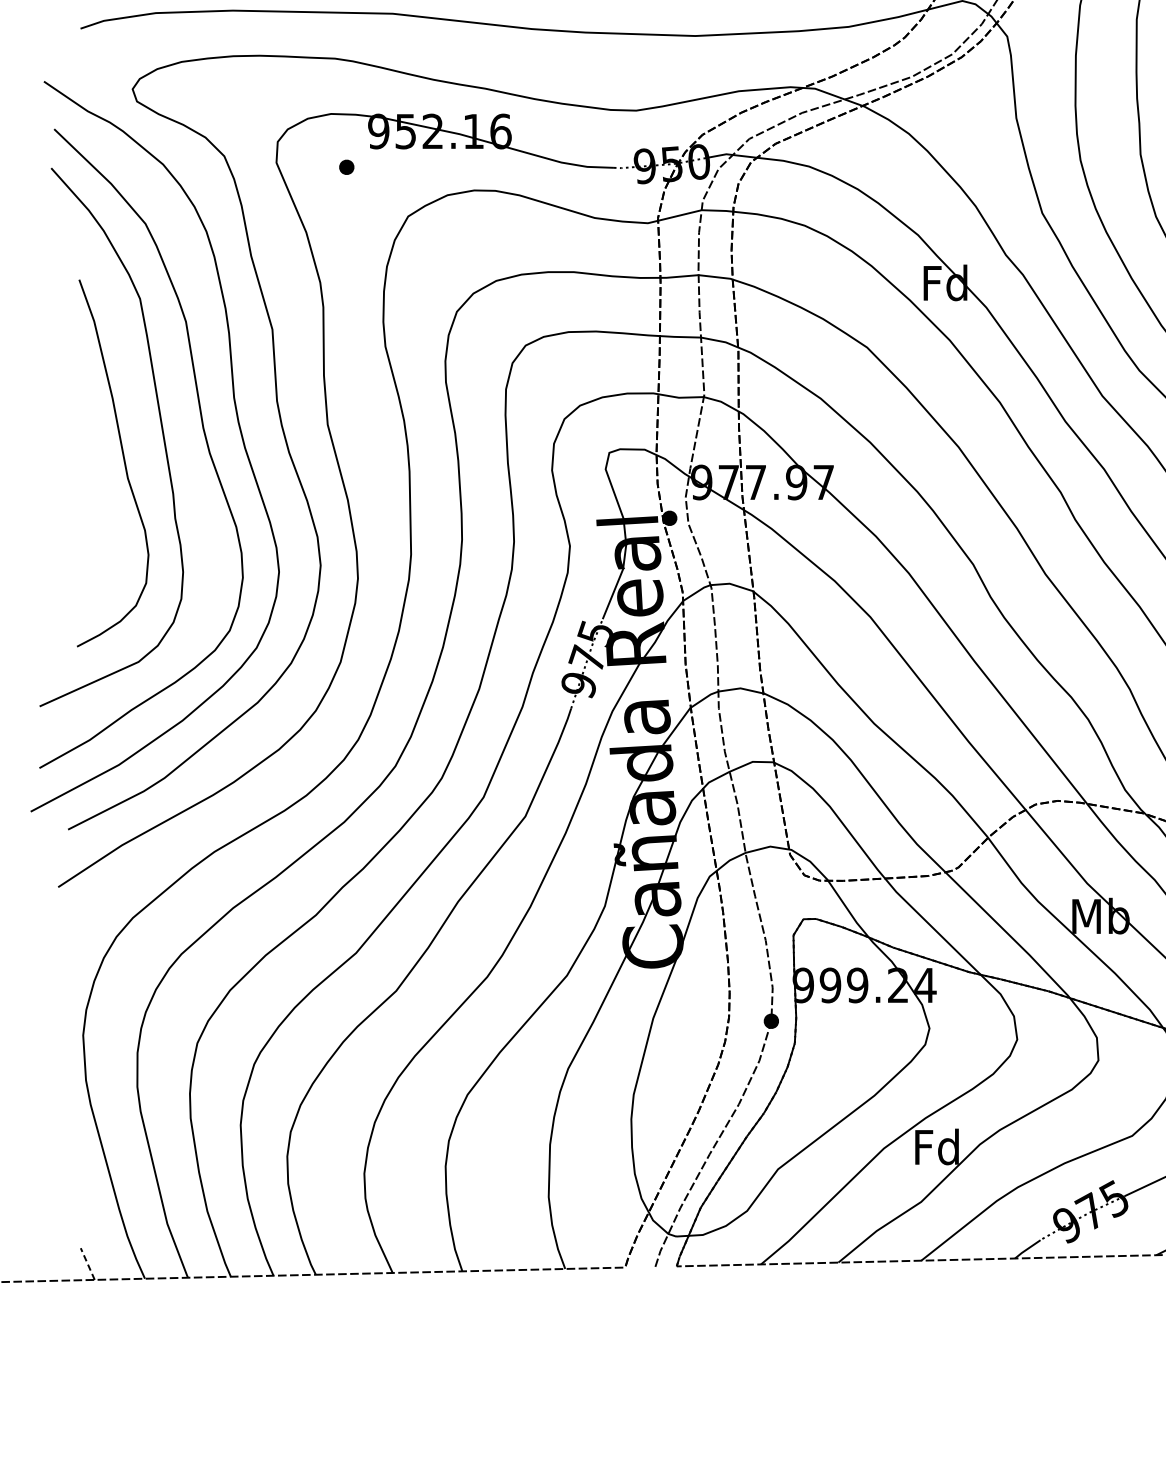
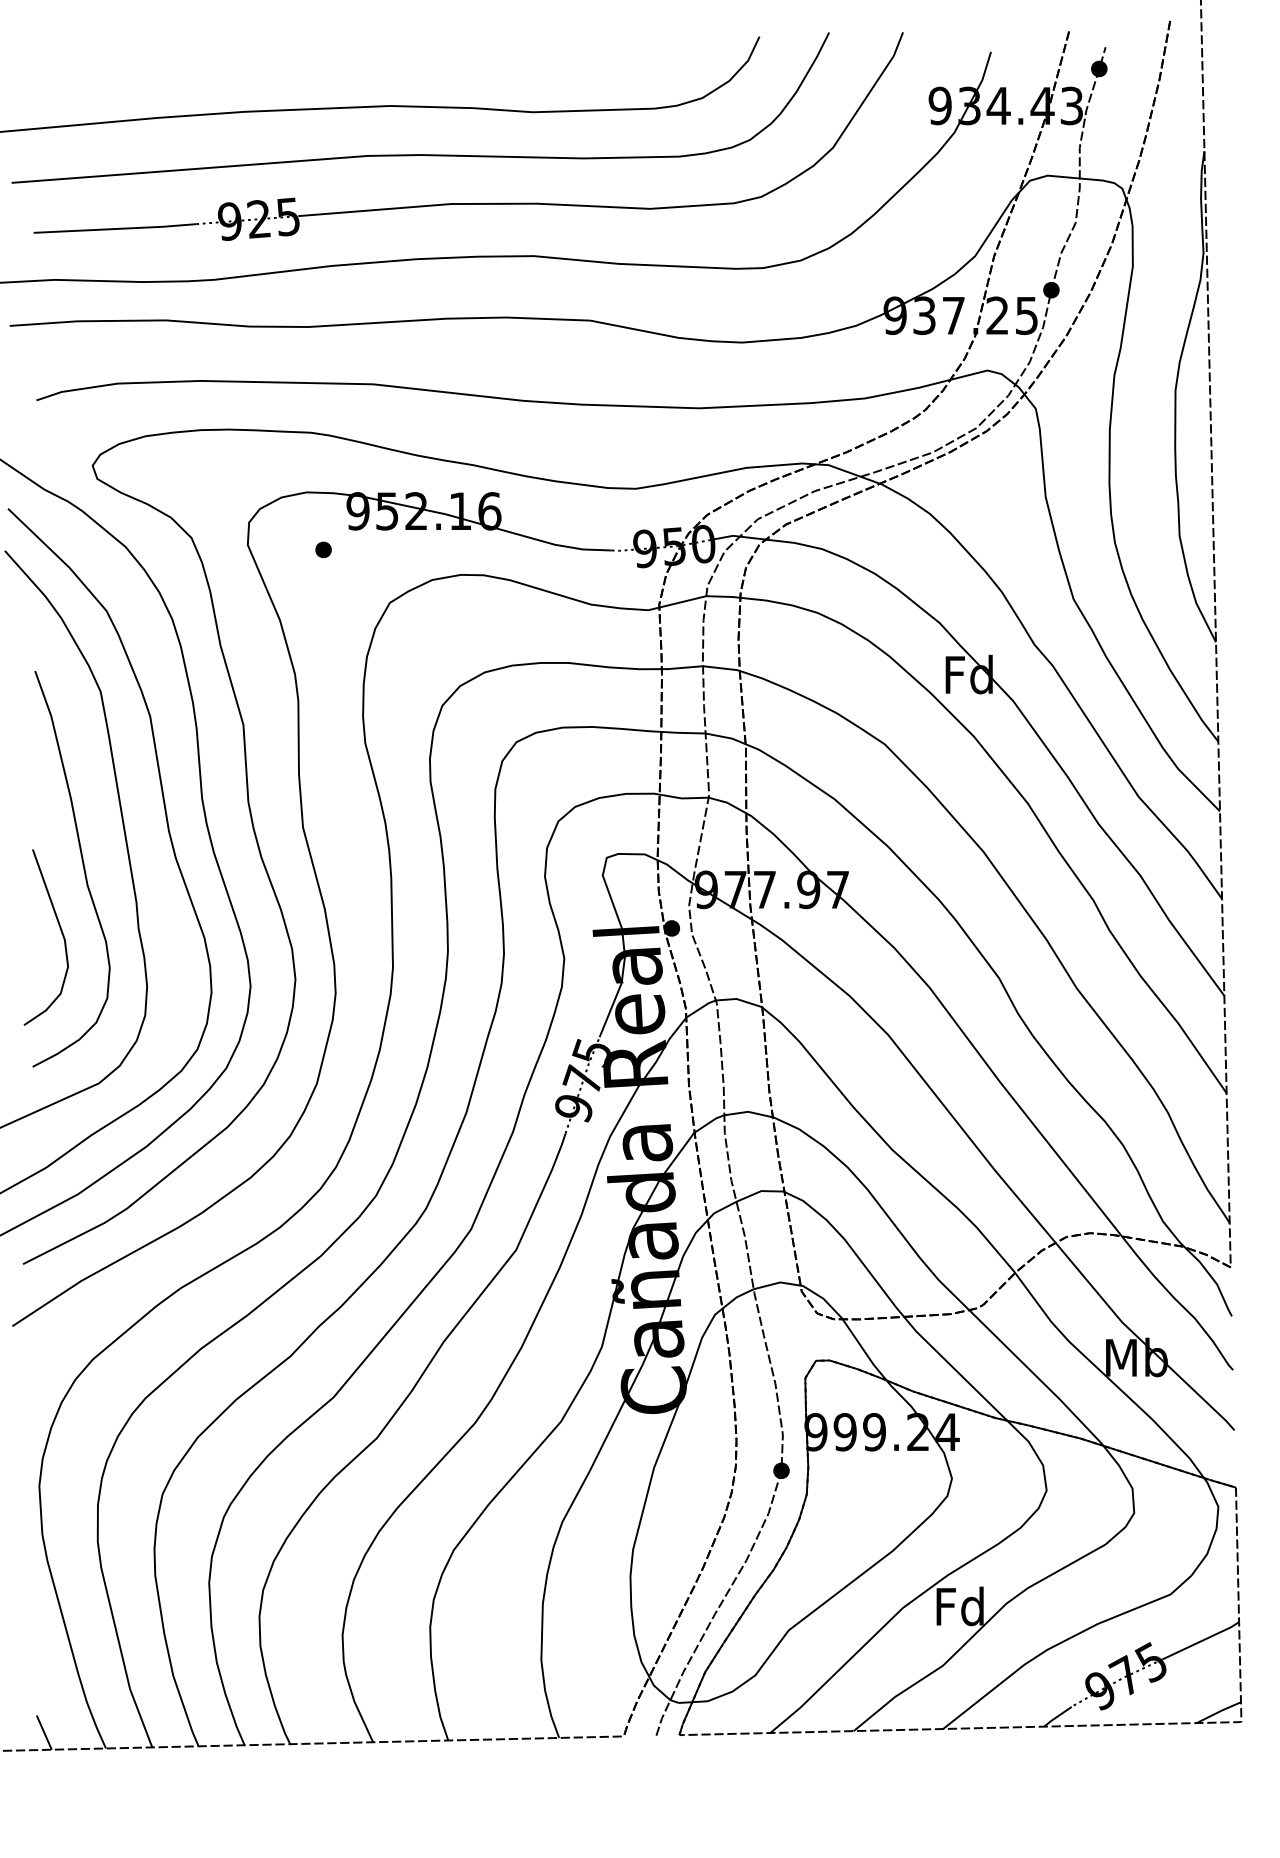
curve: (102, 521) -> (60, 931), added
line: (87, 1263) -> (44, 1732), dashed -> solid

